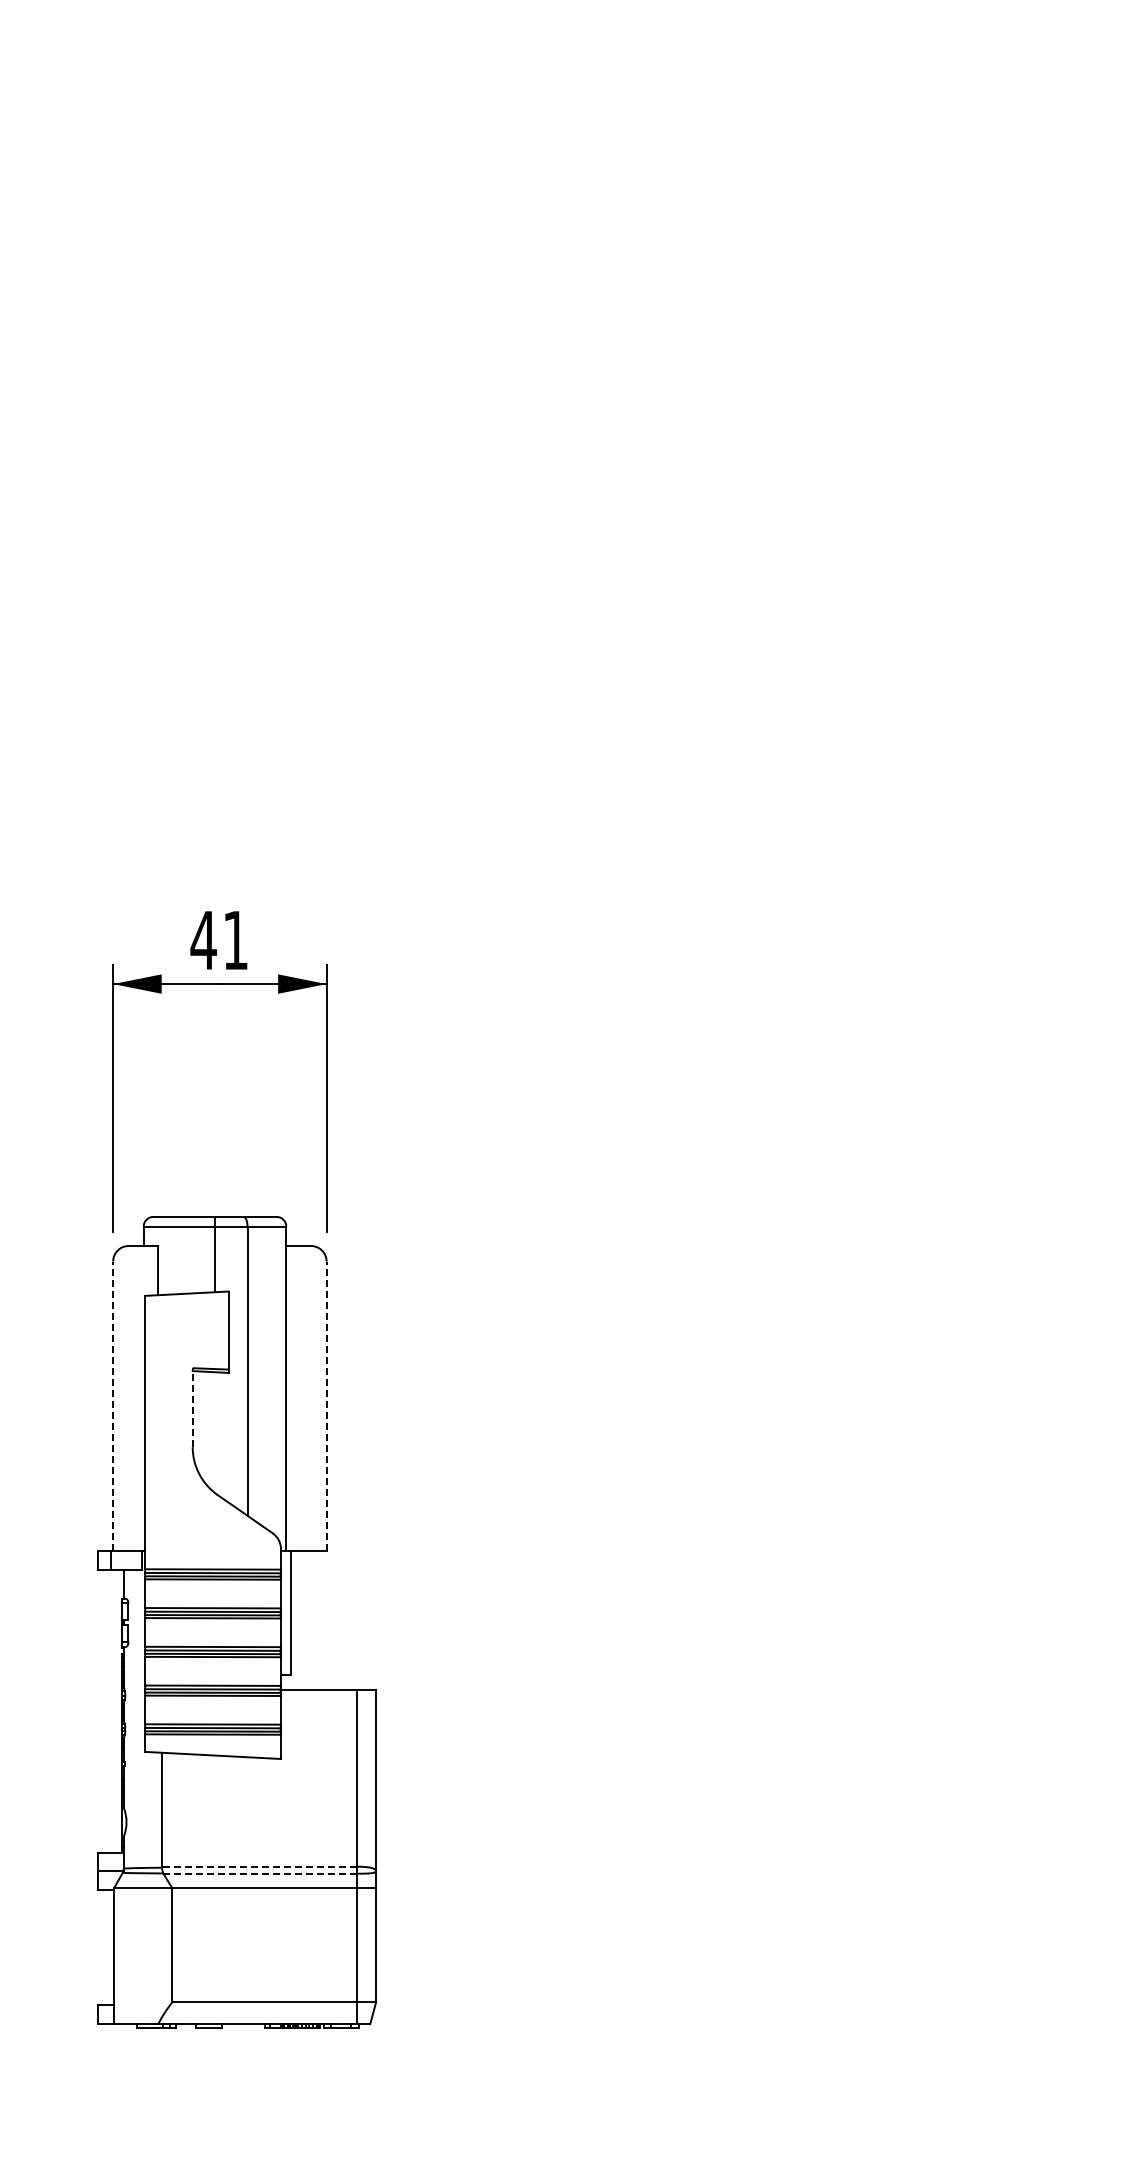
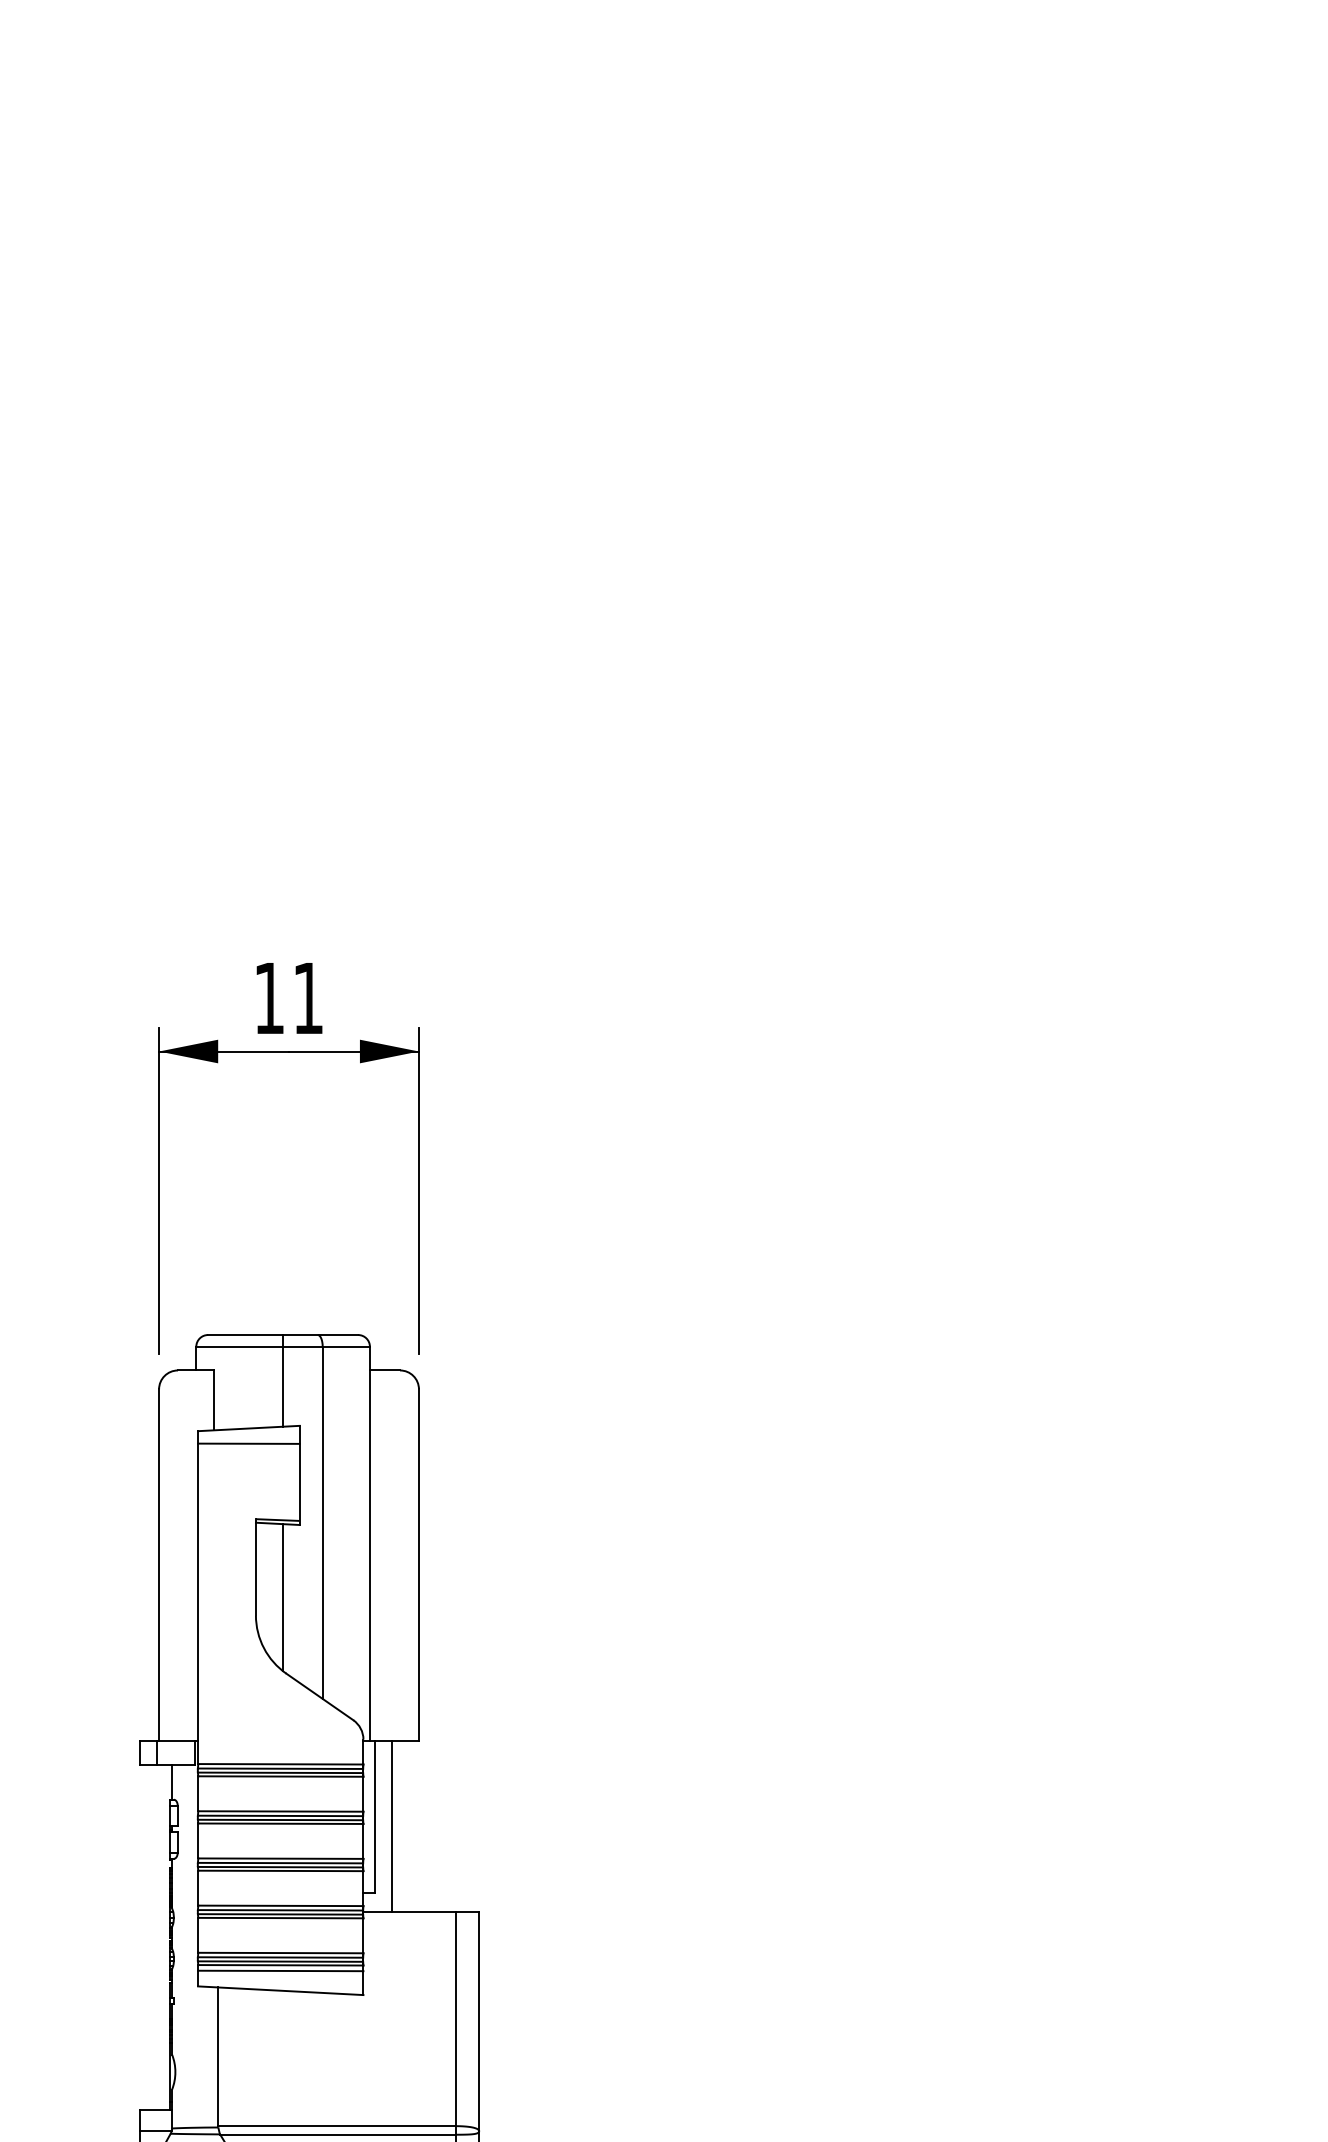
text: (203, 940) -> (269, 998), 41 -> 11
line: (186, 1306) -> (248, 1444), added
line: (113, 1406) -> (159, 1565), dashed -> solid
line: (326, 1406) -> (418, 1565), dashed -> solid
line: (192, 1407) -> (255, 1567), dashed -> solid
line: (215, 1432) -> (283, 1597), added
line: (304, 1620) -> (392, 1826), added
line: (213, 1739) -> (281, 1971), added
line: (259, 1866) -> (337, 2125), dashed -> solid
line: (260, 1873) -> (338, 2134), dashed -> solid

